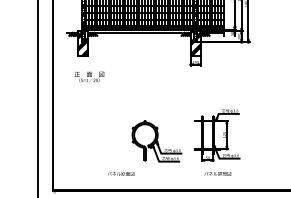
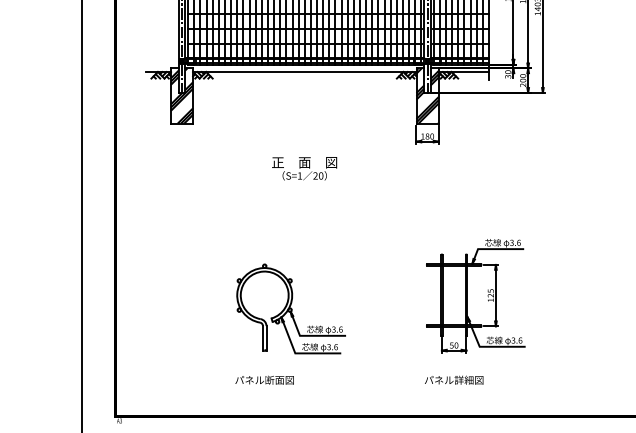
text: (89, 76) -> (304, 167), moved
part: (156, 141) -> (289, 309), moved
text: (217, 173) -> (453, 379), moved

